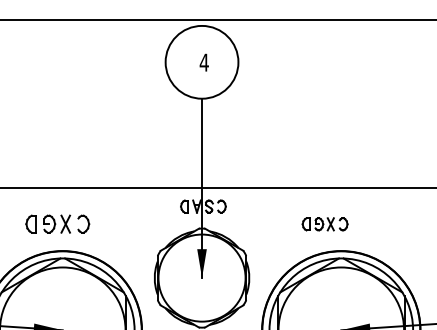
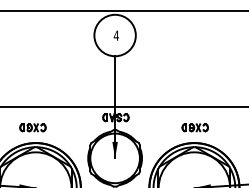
part: (56, 223) -> (32, 127), size x0.71
part: (323, 223) -> (194, 127), moved

